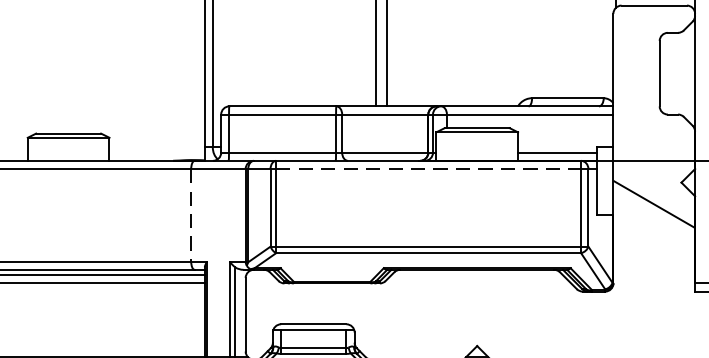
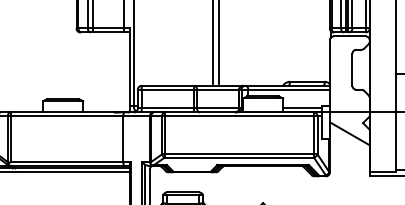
line: (428, 169) -> (239, 116), dashed -> solid
line: (191, 216) -> (123, 139), dashed -> solid

